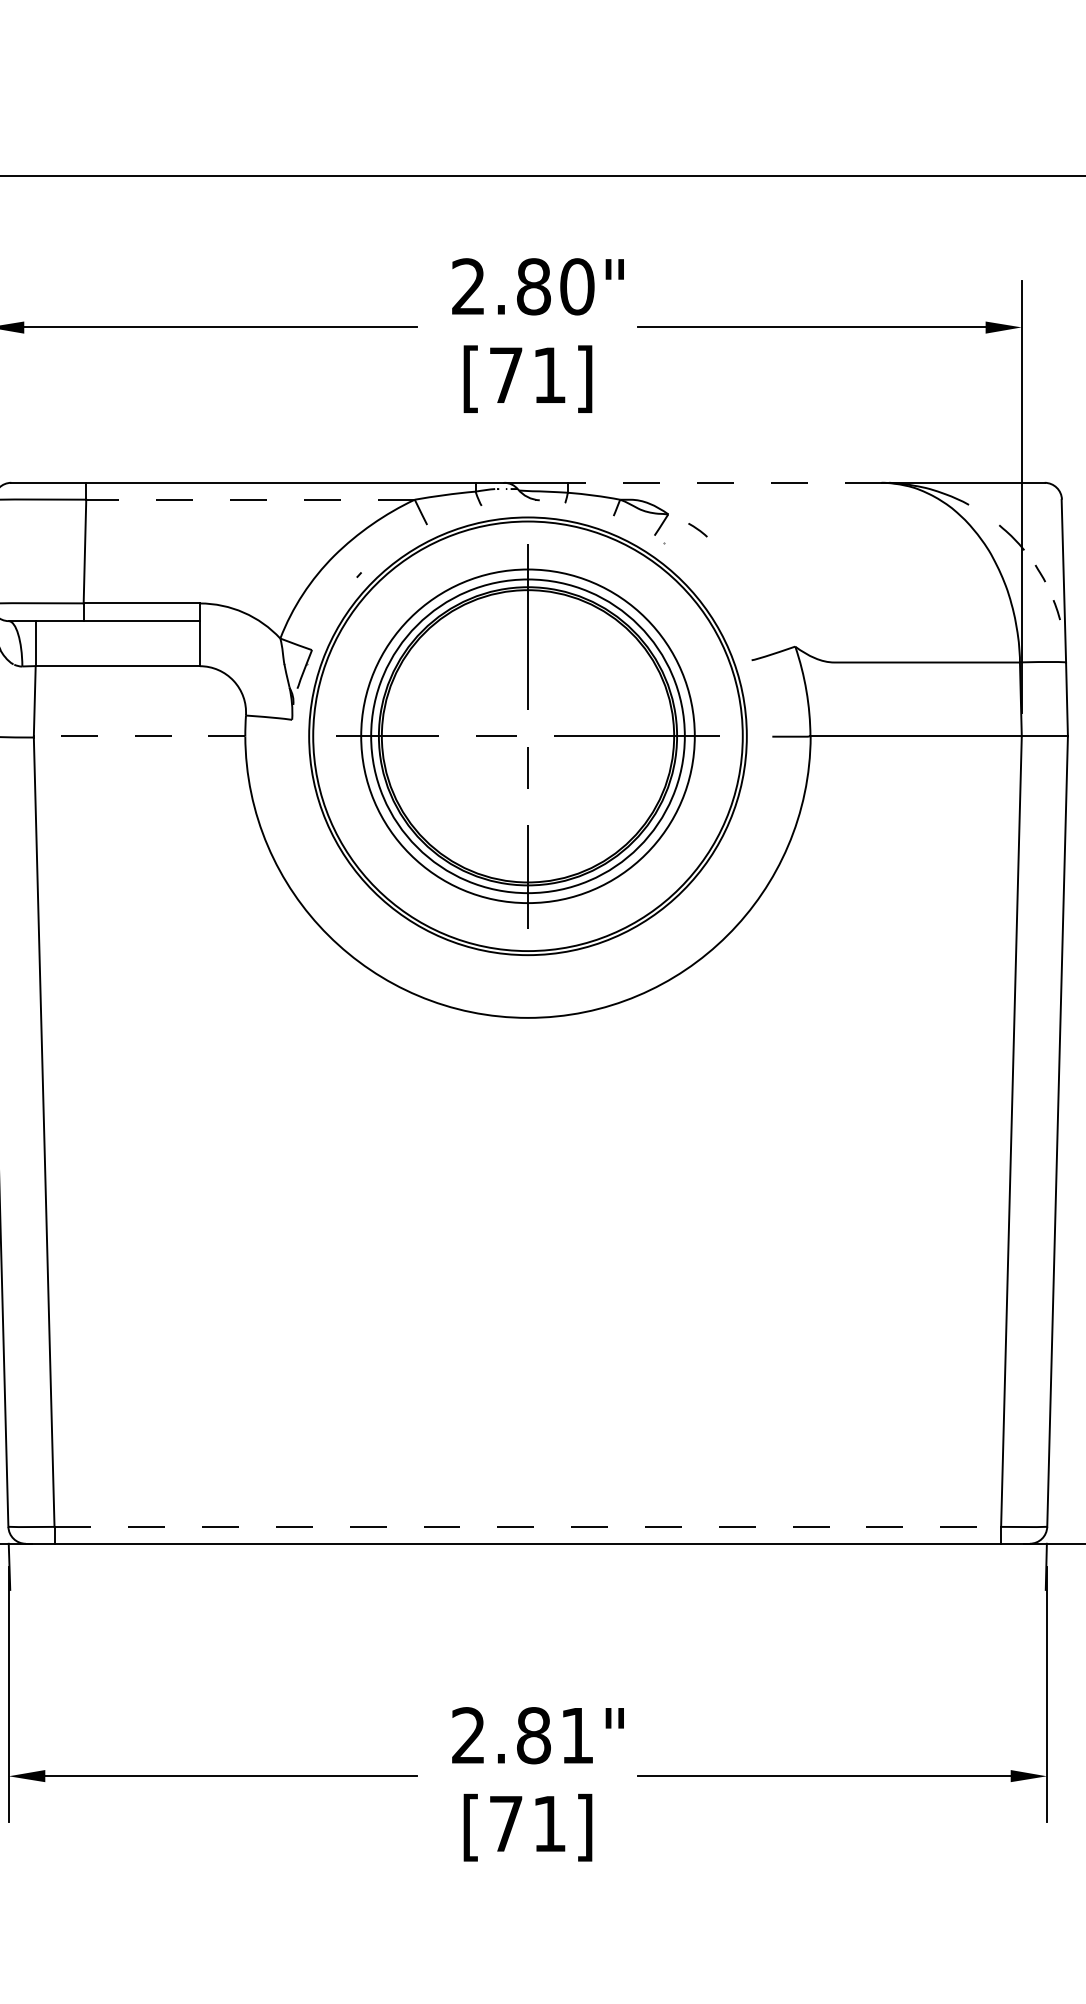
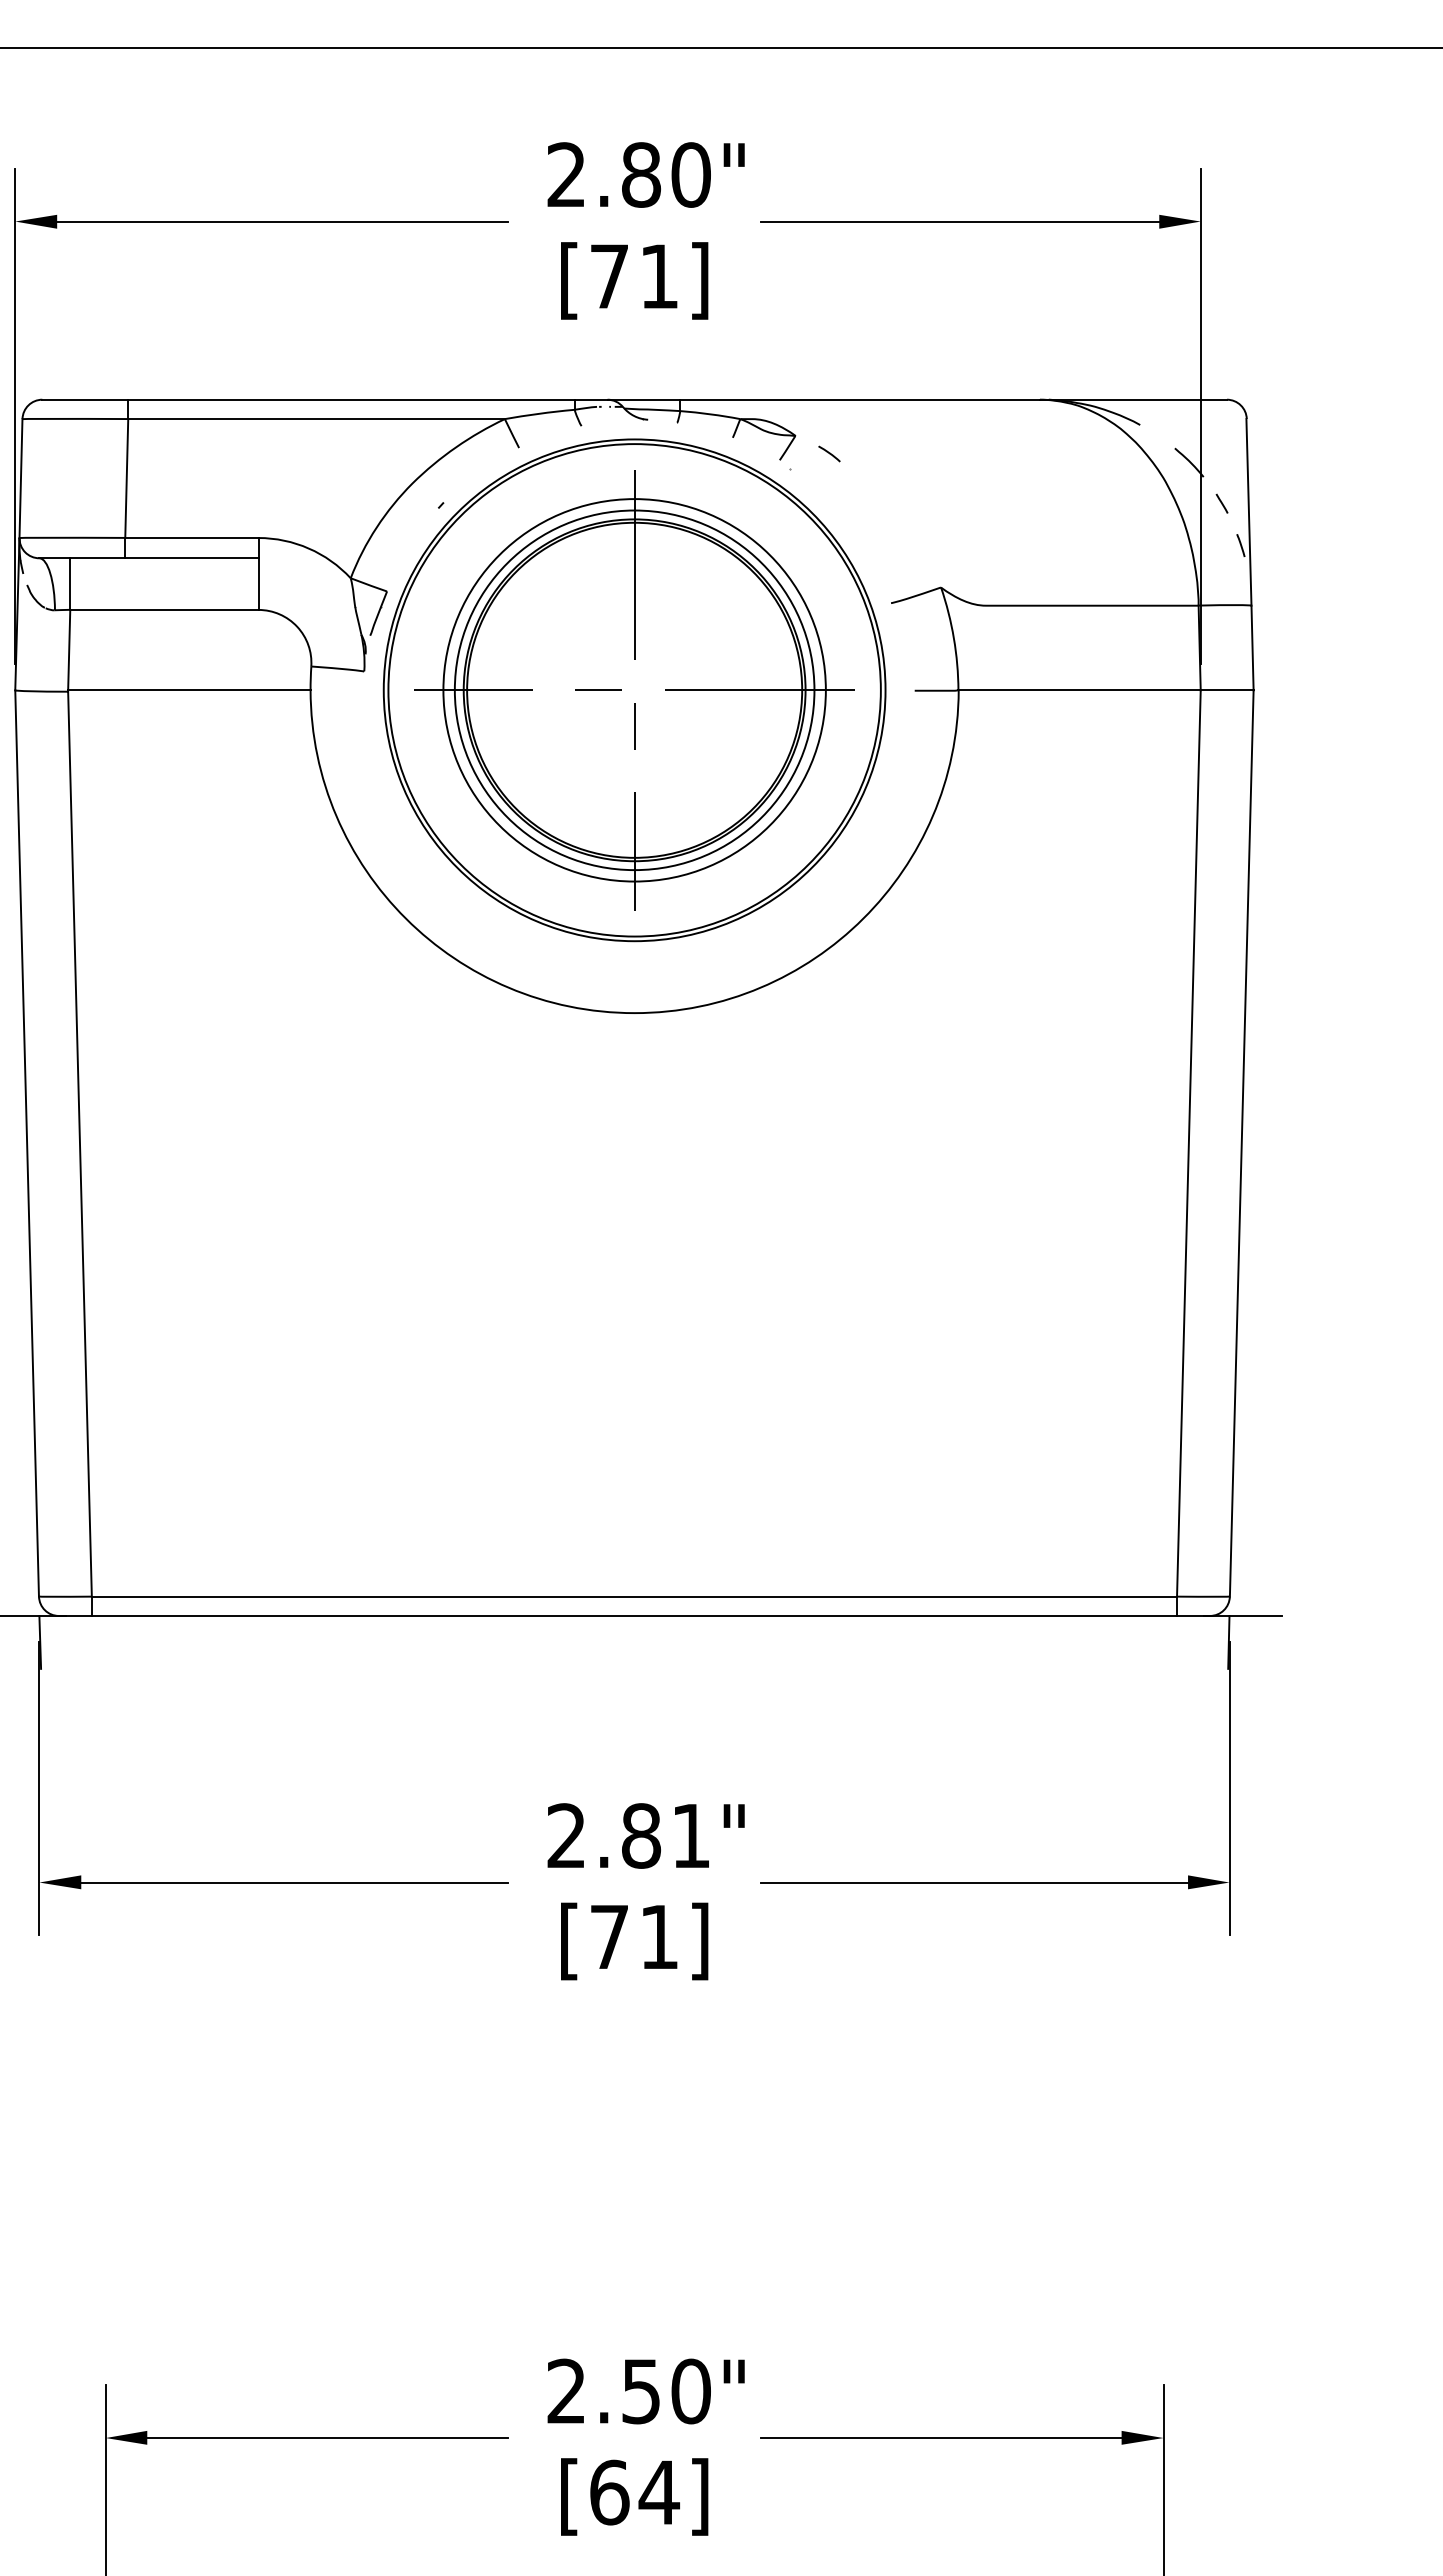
line: (725, 482) -> (860, 399), dashed -> solid
line: (250, 500) -> (316, 419), dashed -> solid
line: (138, 736) -> (188, 690), dashed -> solid
line: (527, 1526) -> (634, 1596), dashed -> solid

